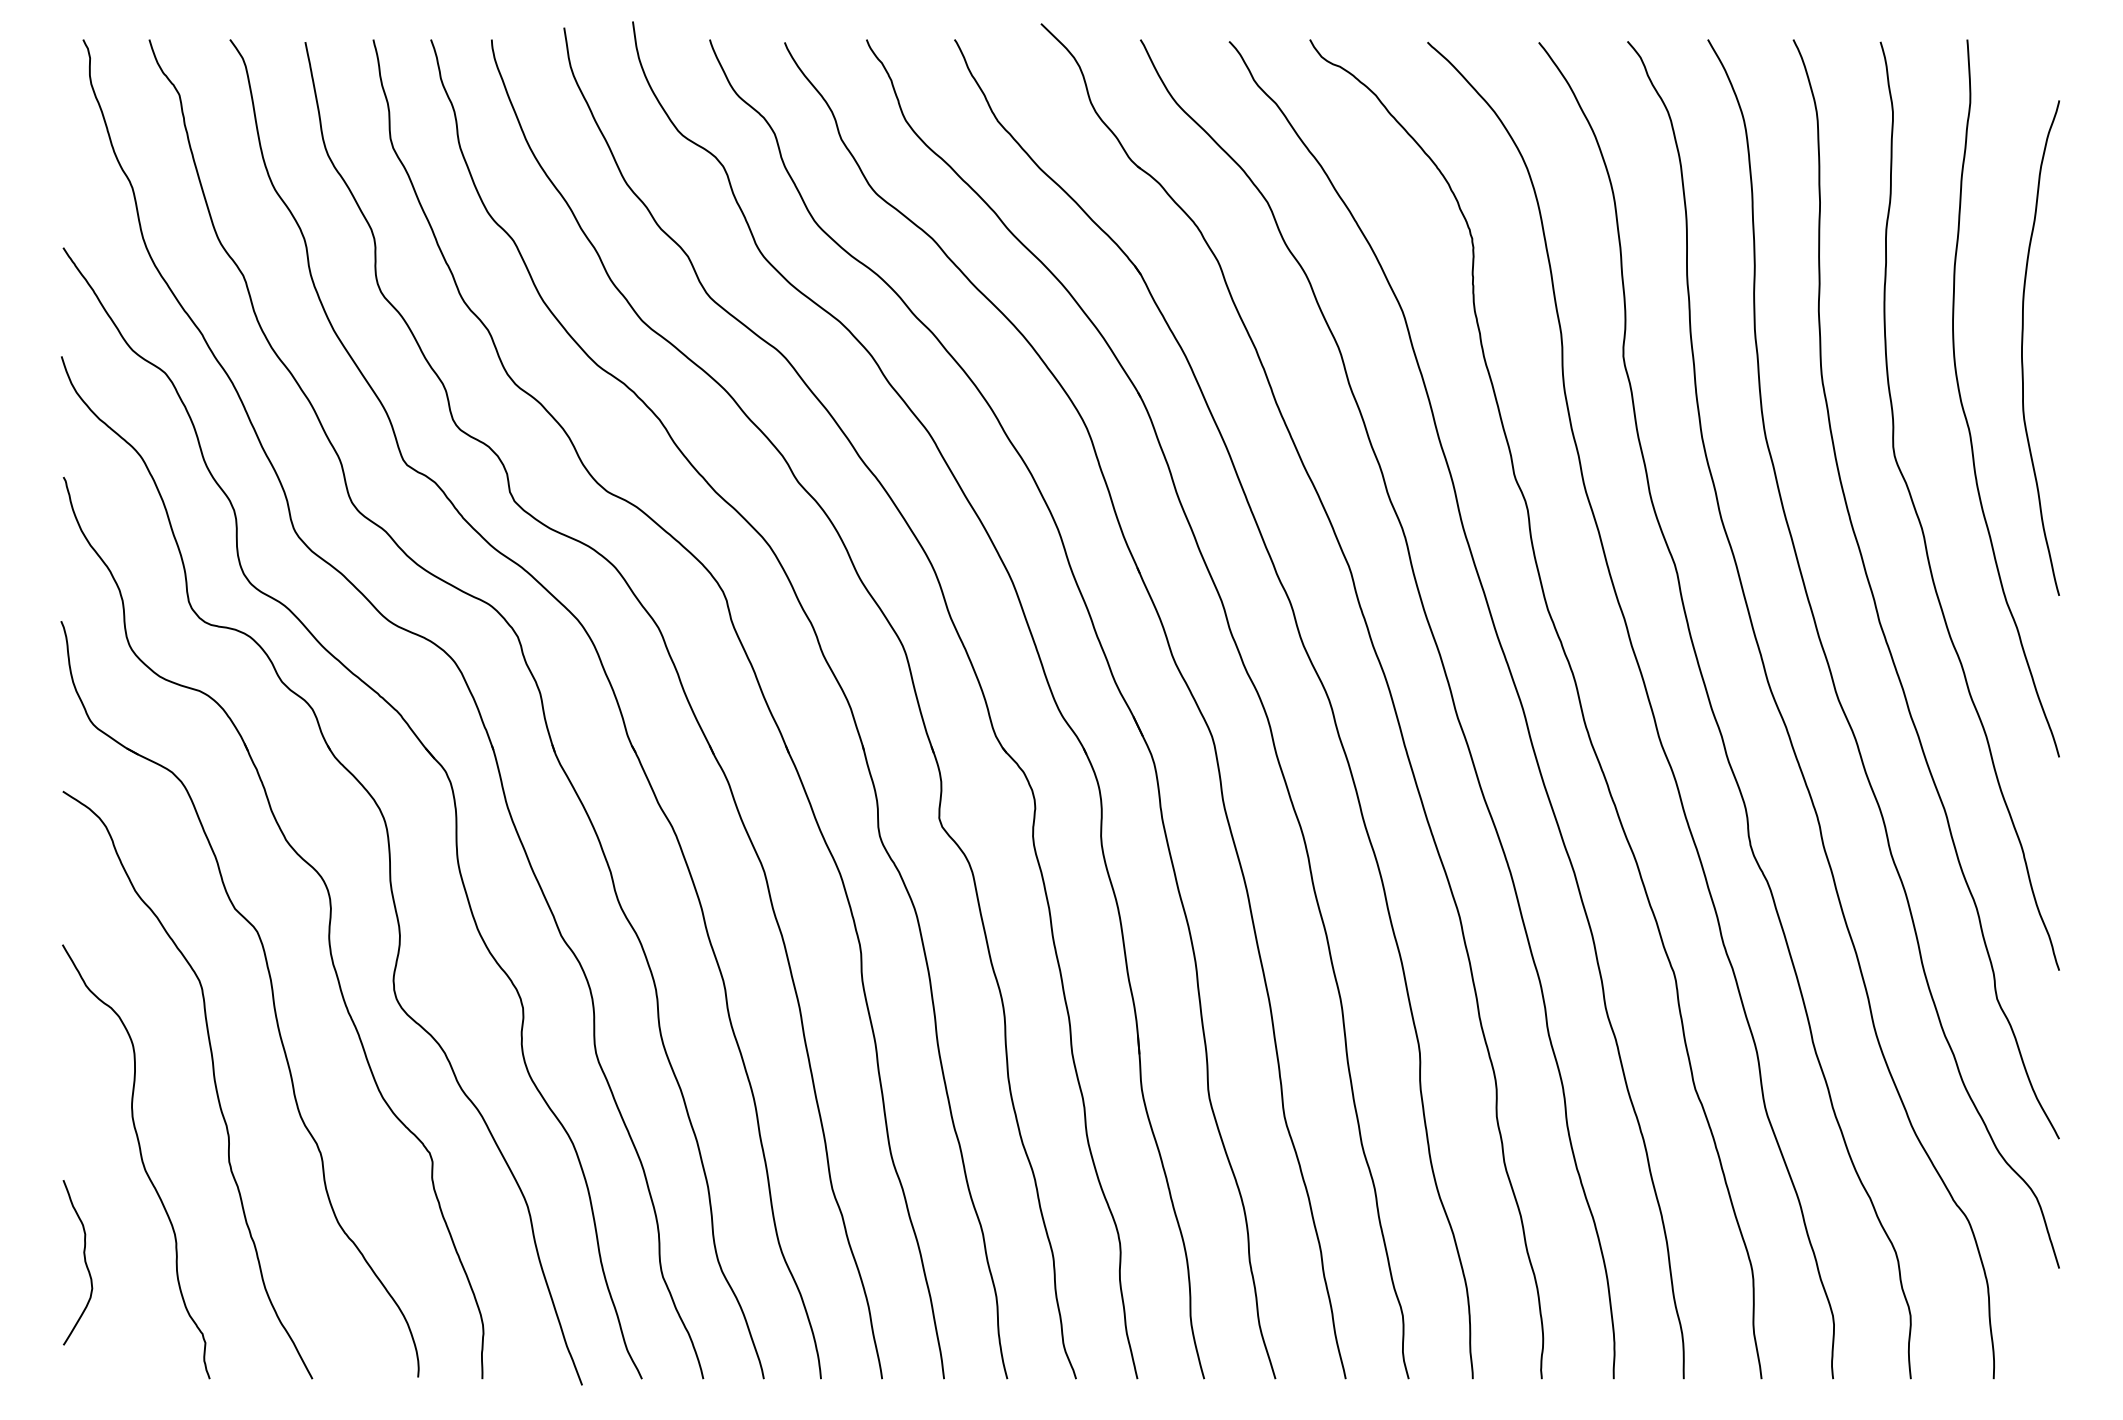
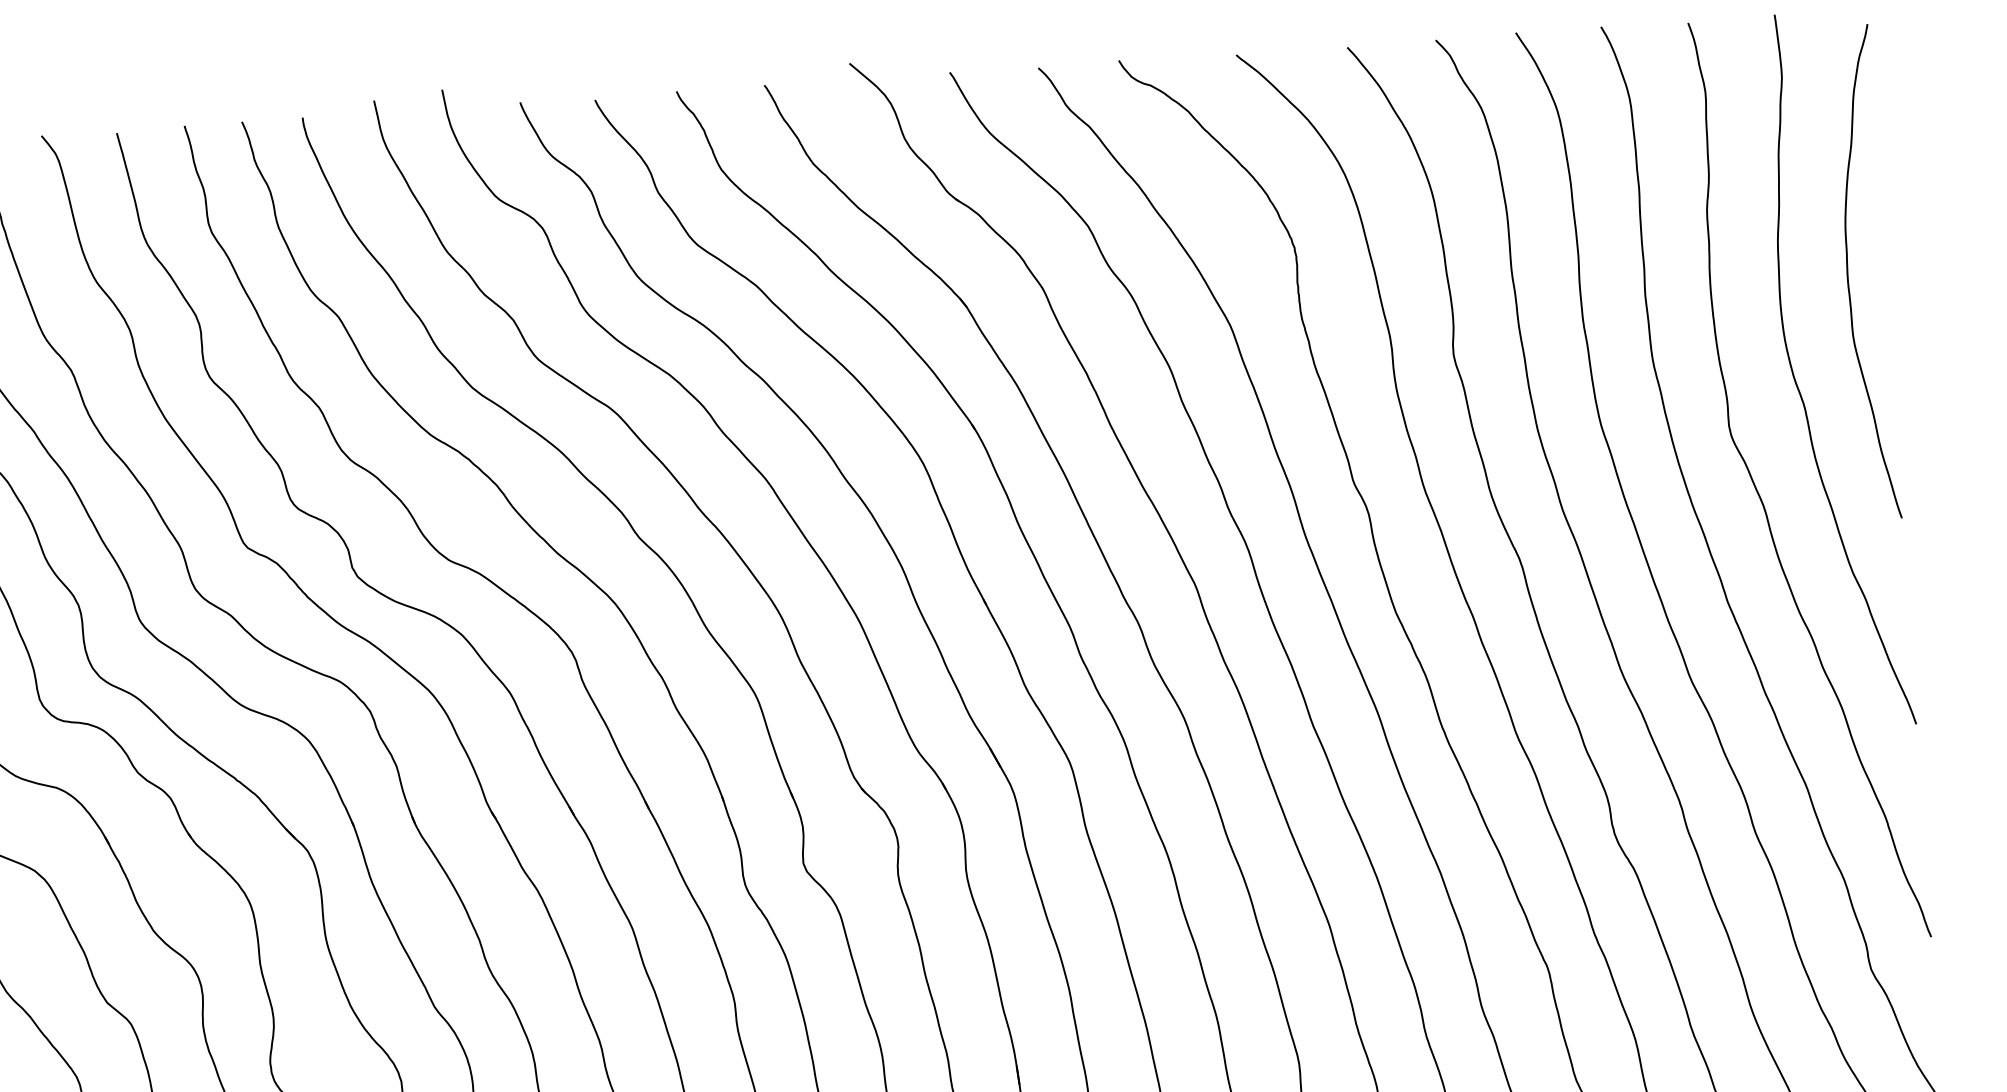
curve: (2023, 342) -> (1848, 268), moved

